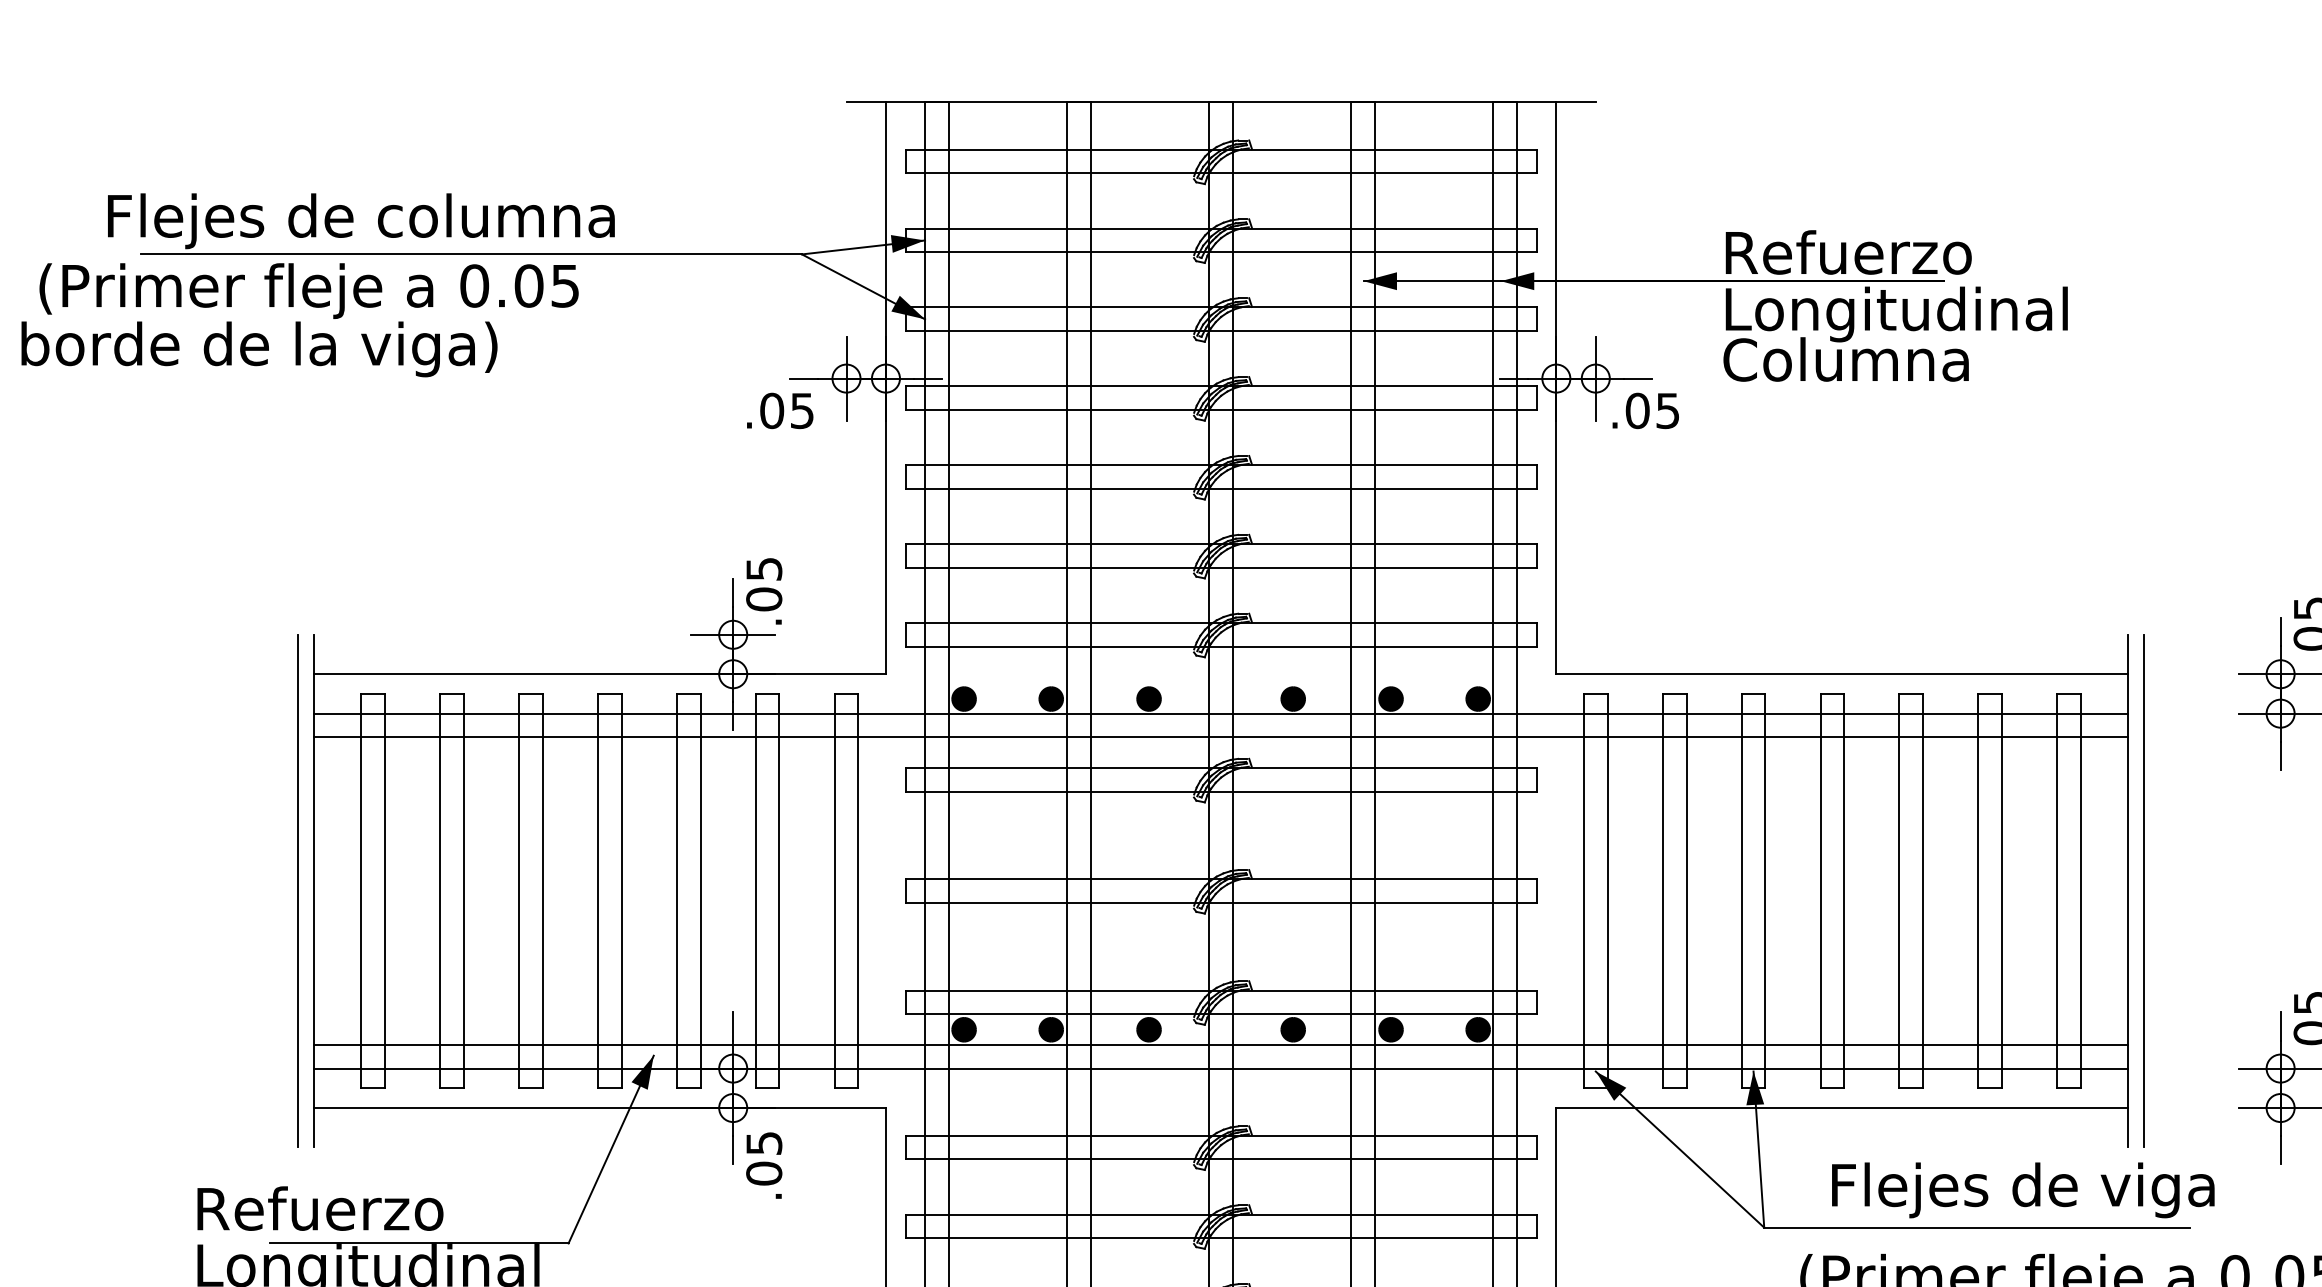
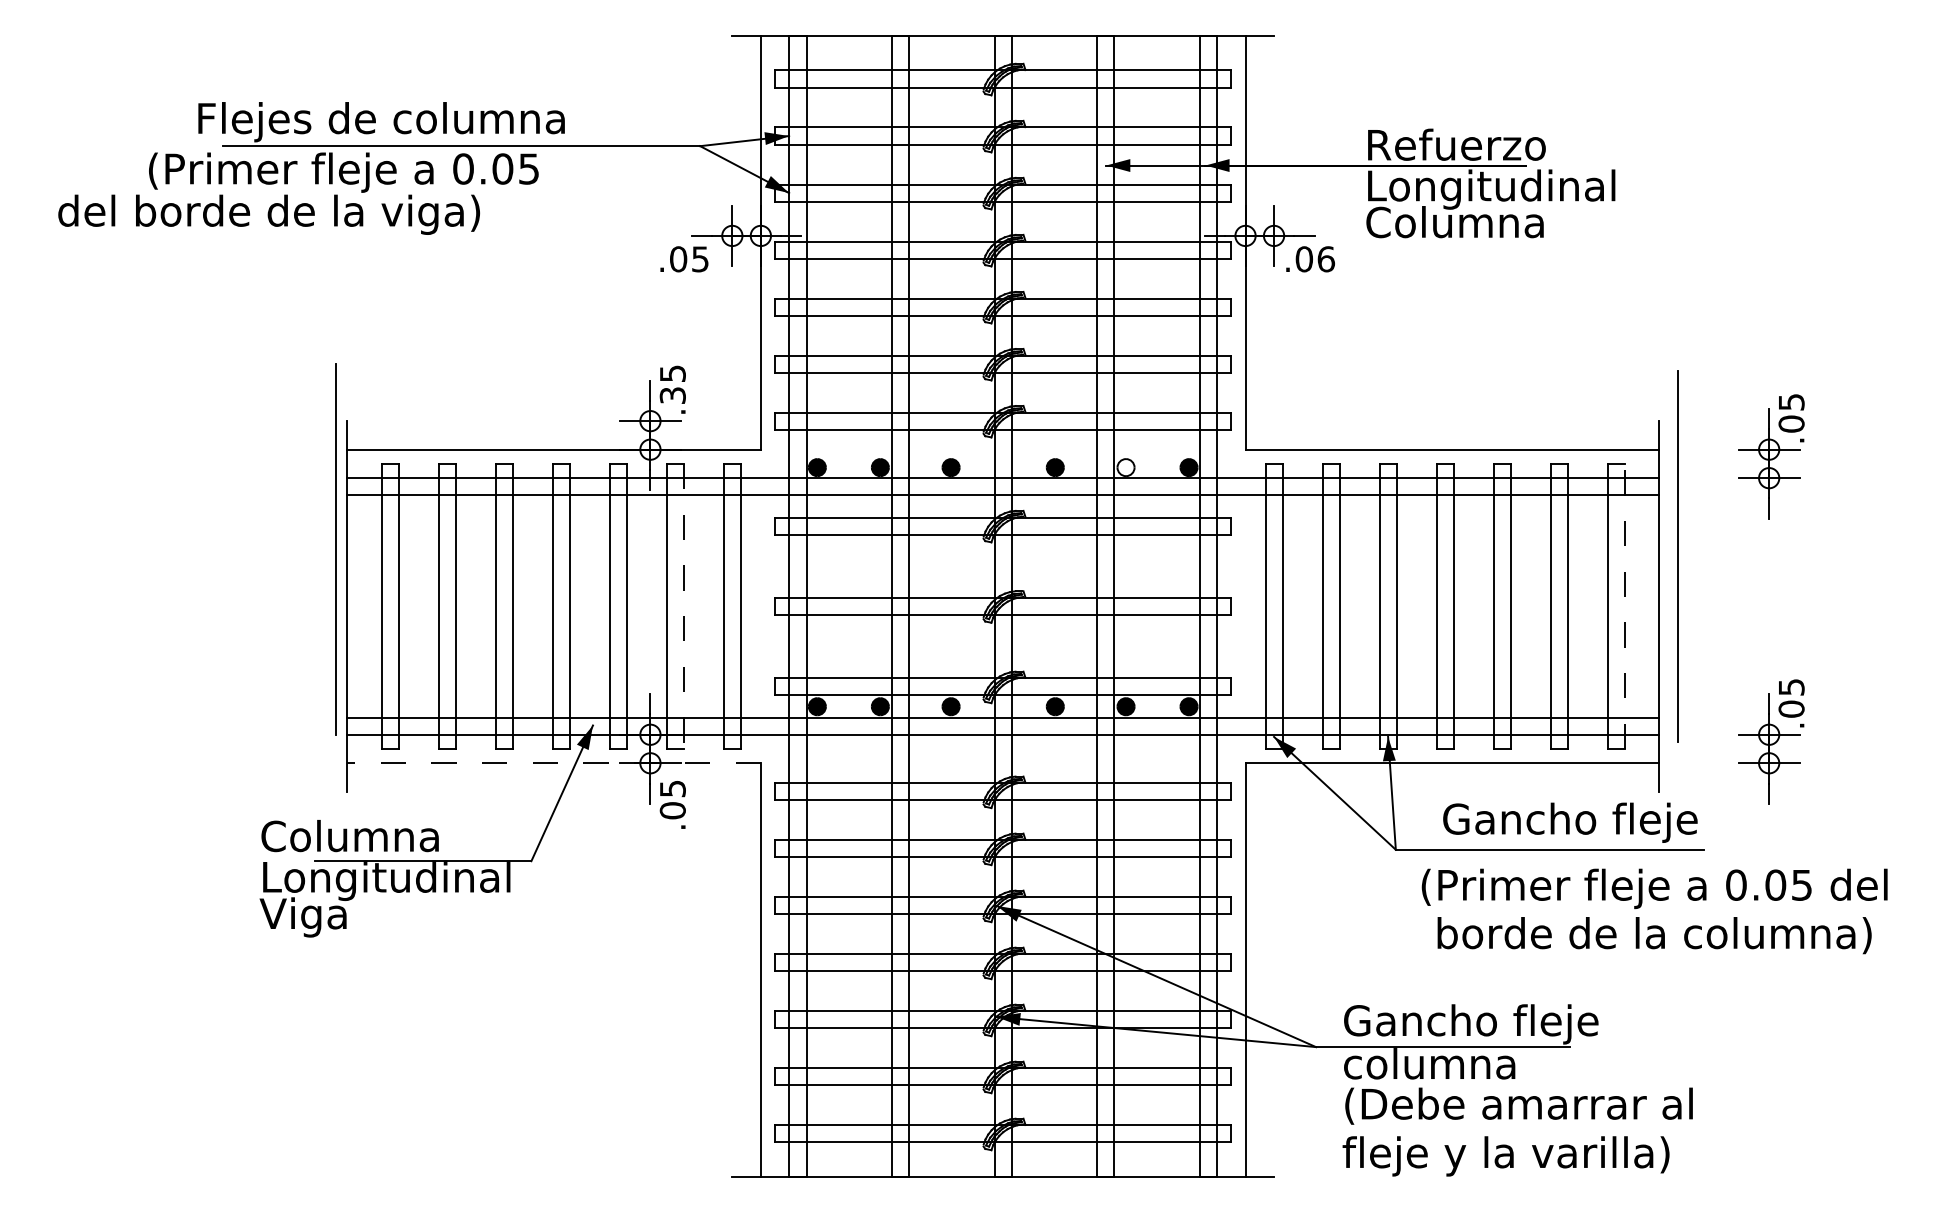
text: (1668, 411) -> (1326, 259), .05 -> .06
text: (763, 599) -> (672, 395), .05 -> .35
fill: (1390, 698) -> (1125, 467), removed
line: (297, 891) -> (335, 549), moved
line: (778, 891) -> (683, 606), solid -> dashed
line: (2080, 891) -> (1624, 606), solid -> dashed
line: (2142, 891) -> (1677, 556), moved
line: (600, 1108) -> (554, 763), solid -> dashed
text: (2022, 1189) -> (1582, 822), Flejes de viga -> Gancho fleje
text: (318, 1207) -> (350, 835), Refuerzo -> Columna

